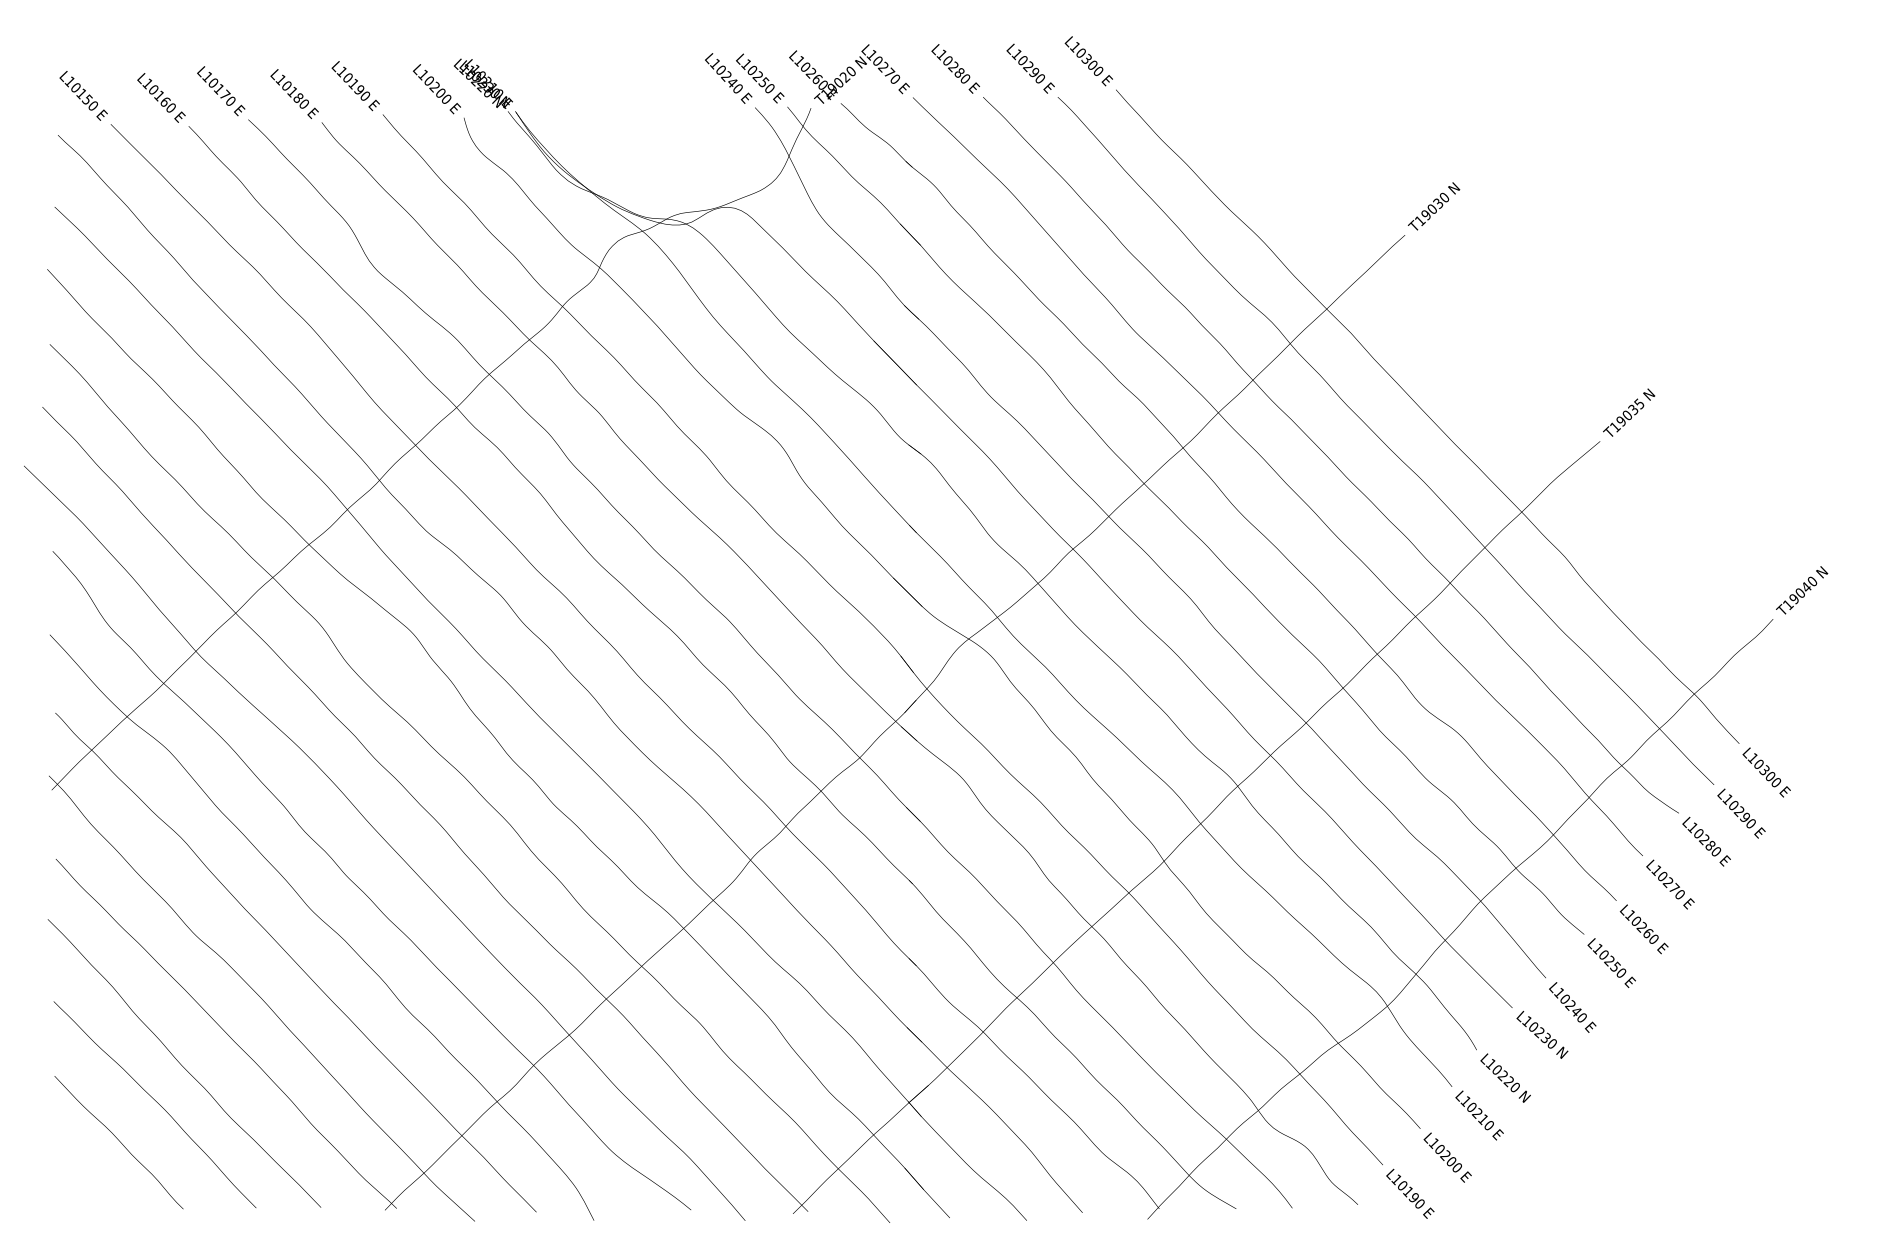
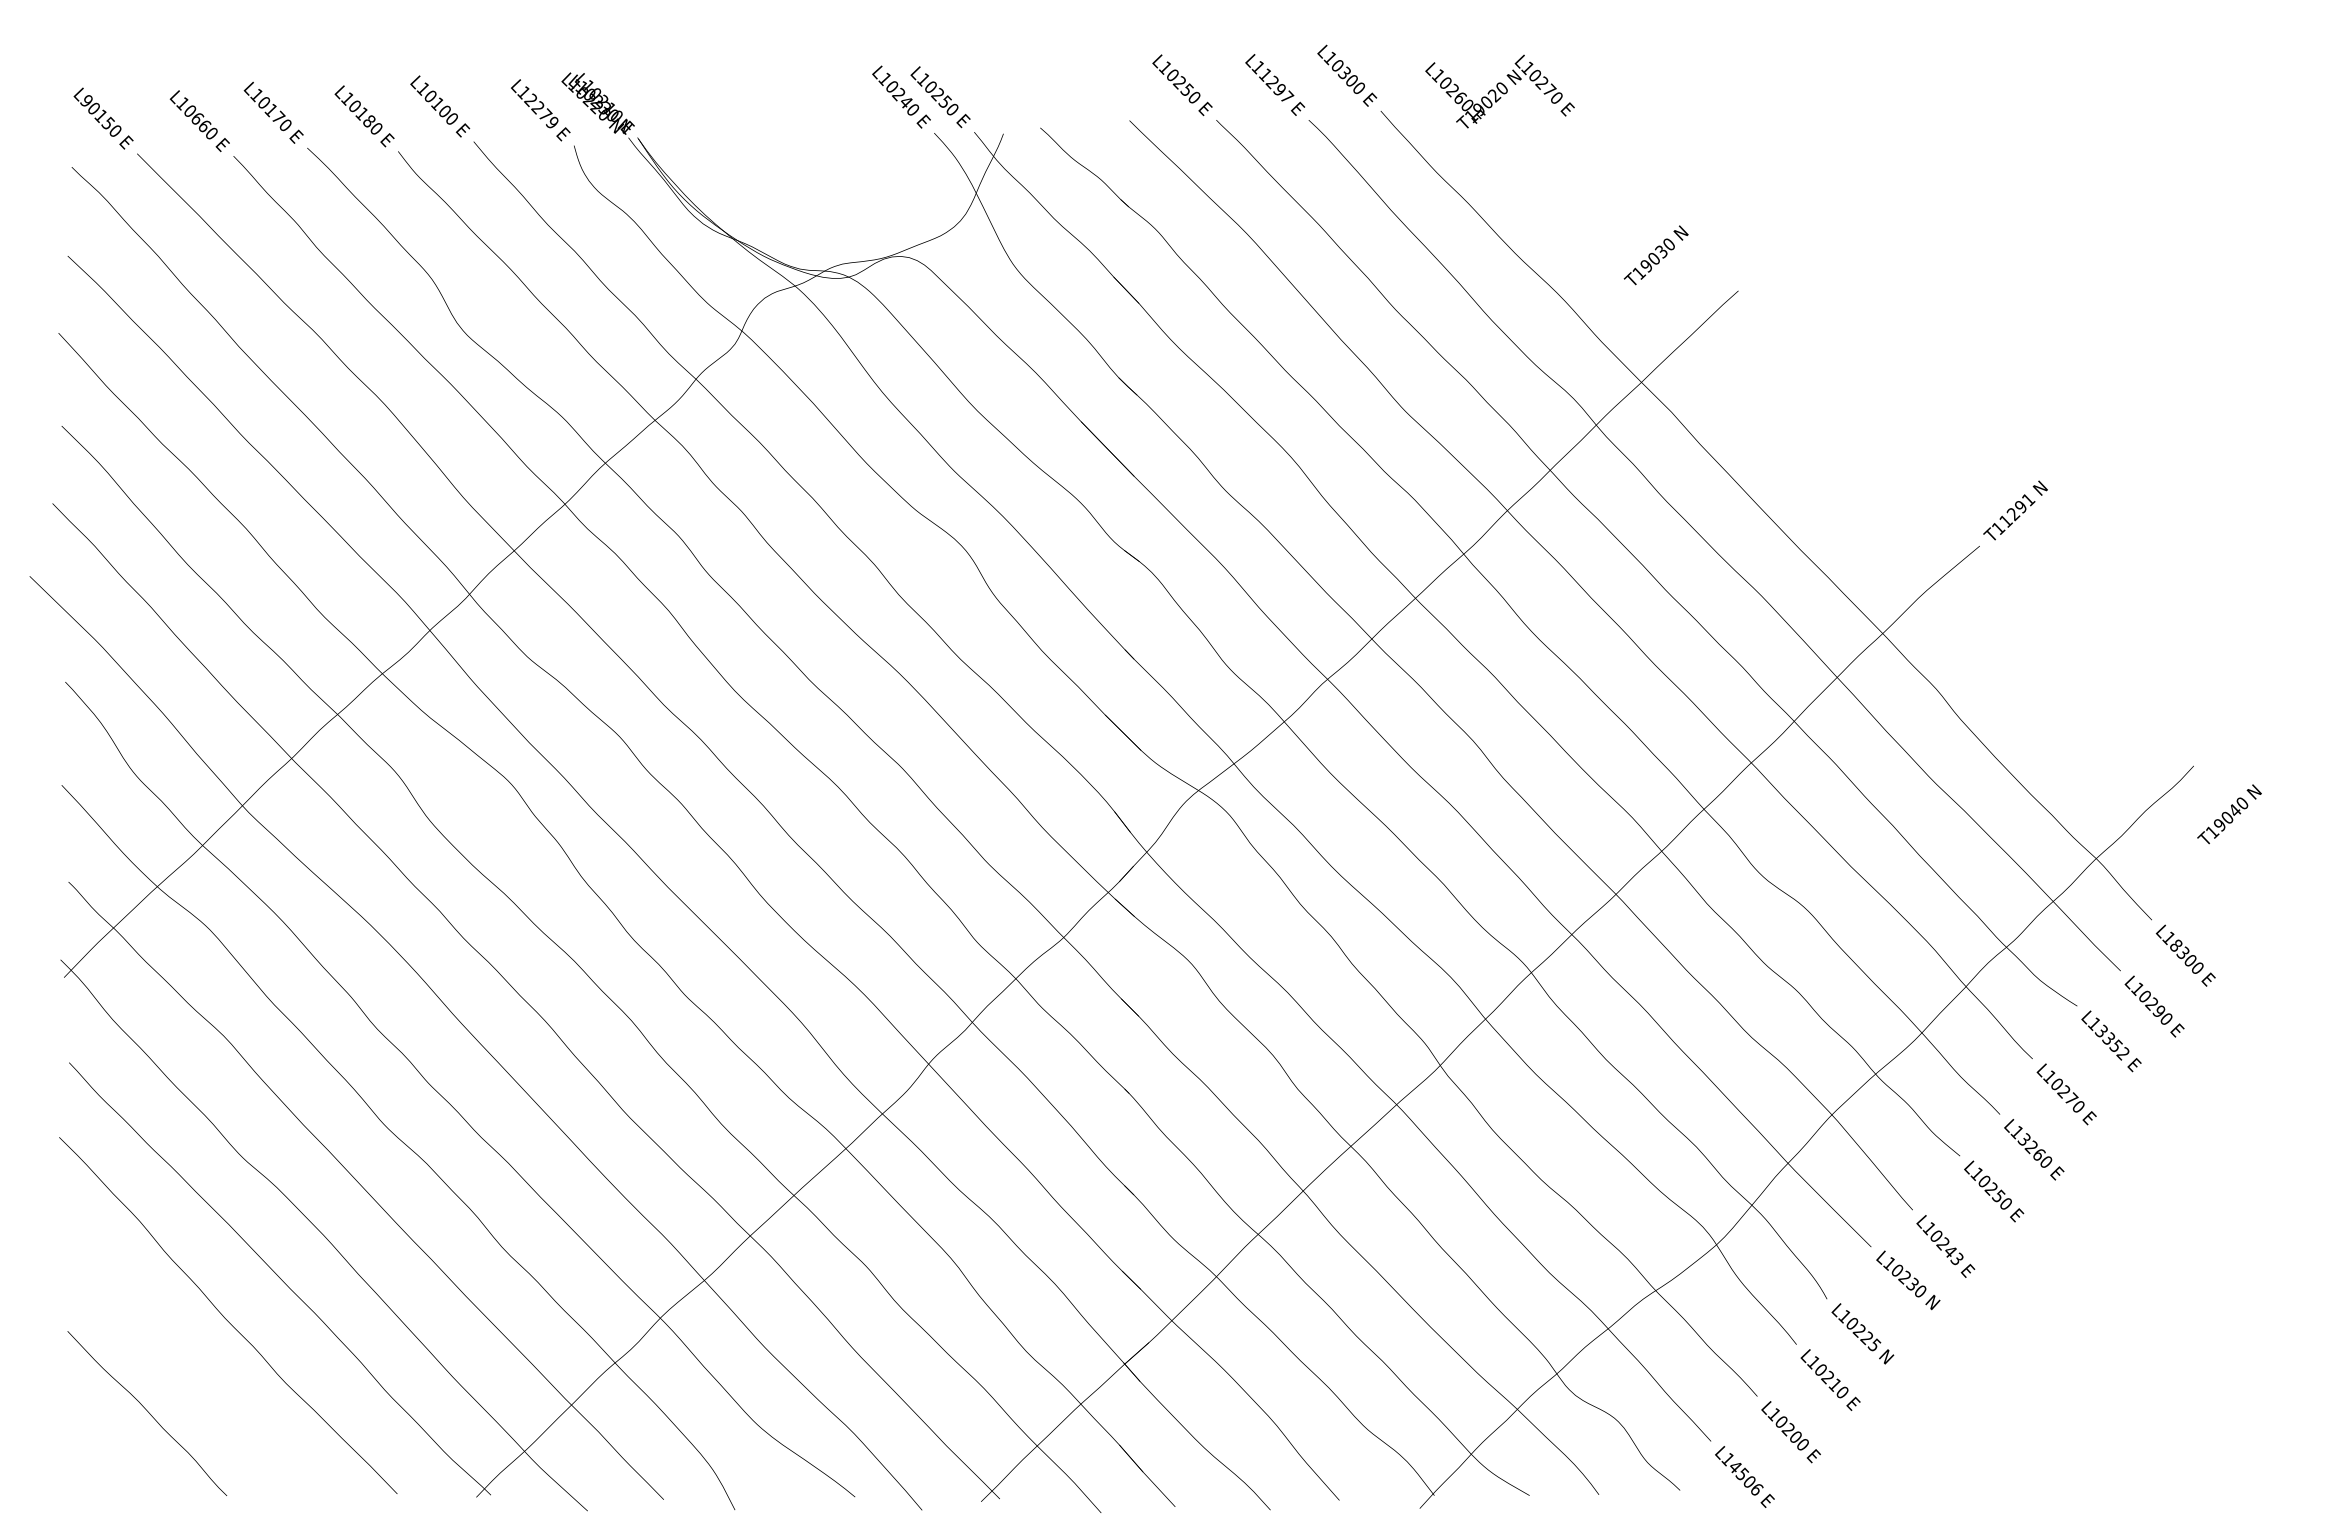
text: (1031, 69) -> (1276, 85), L10290 -> L11297
text: (958, 72) -> (1186, 89), L10280 -> L10250
text: (849, 73) -> (1499, 91), moved
text: (69, 82) -> (86, 101), L10150 -> L90150
text: (436, 89) -> (540, 110), L10200 -> L12279
text: (358, 90) -> (443, 111), L10190 -> L10100
text: (159, 95) -> (197, 118), L10160 -> L10660
text: (1433, 206) -> (1655, 255), moved
text: (1630, 412) -> (2017, 510), T19035 -> T11291
text: (1802, 590) -> (2229, 814), moved
text: (1759, 764) -> (2176, 945), L10300 -> L18300
text: (1707, 842) -> (2112, 1042), L10280 -> L13352
text: (1635, 921) -> (2023, 1139), L10260 -> L13260
text: (1581, 1017) -> (1956, 1258), L10240 -> L10243
text: (1515, 1086) -> (1874, 1344), L10220 -> L10225
curve: (156, 1102) -> (193, 1363), removed
text: (1411, 1195) -> (1746, 1478), L10190 -> L14506

